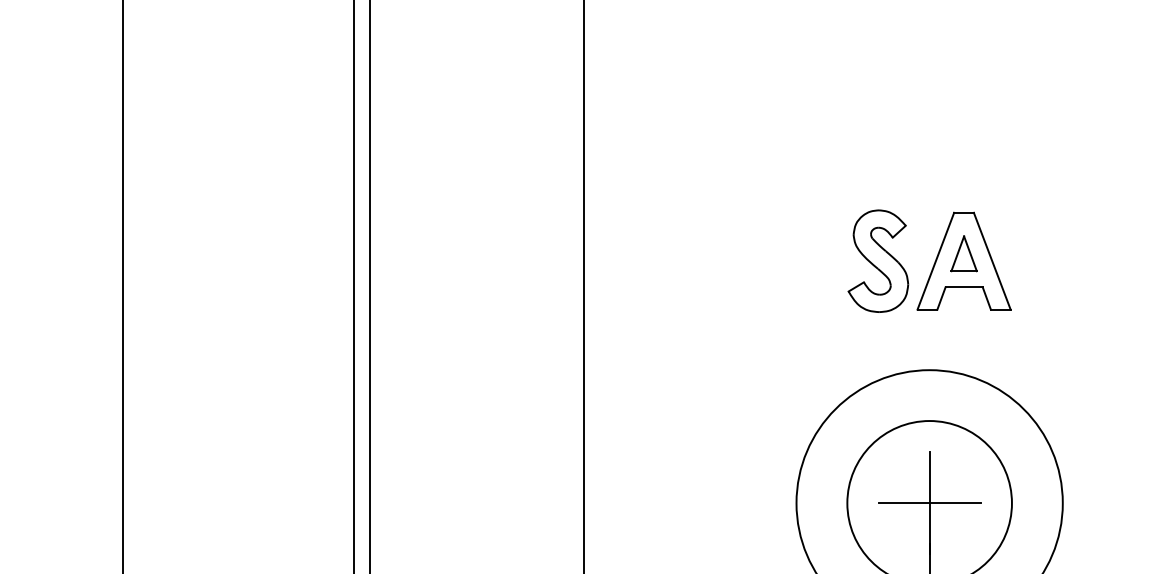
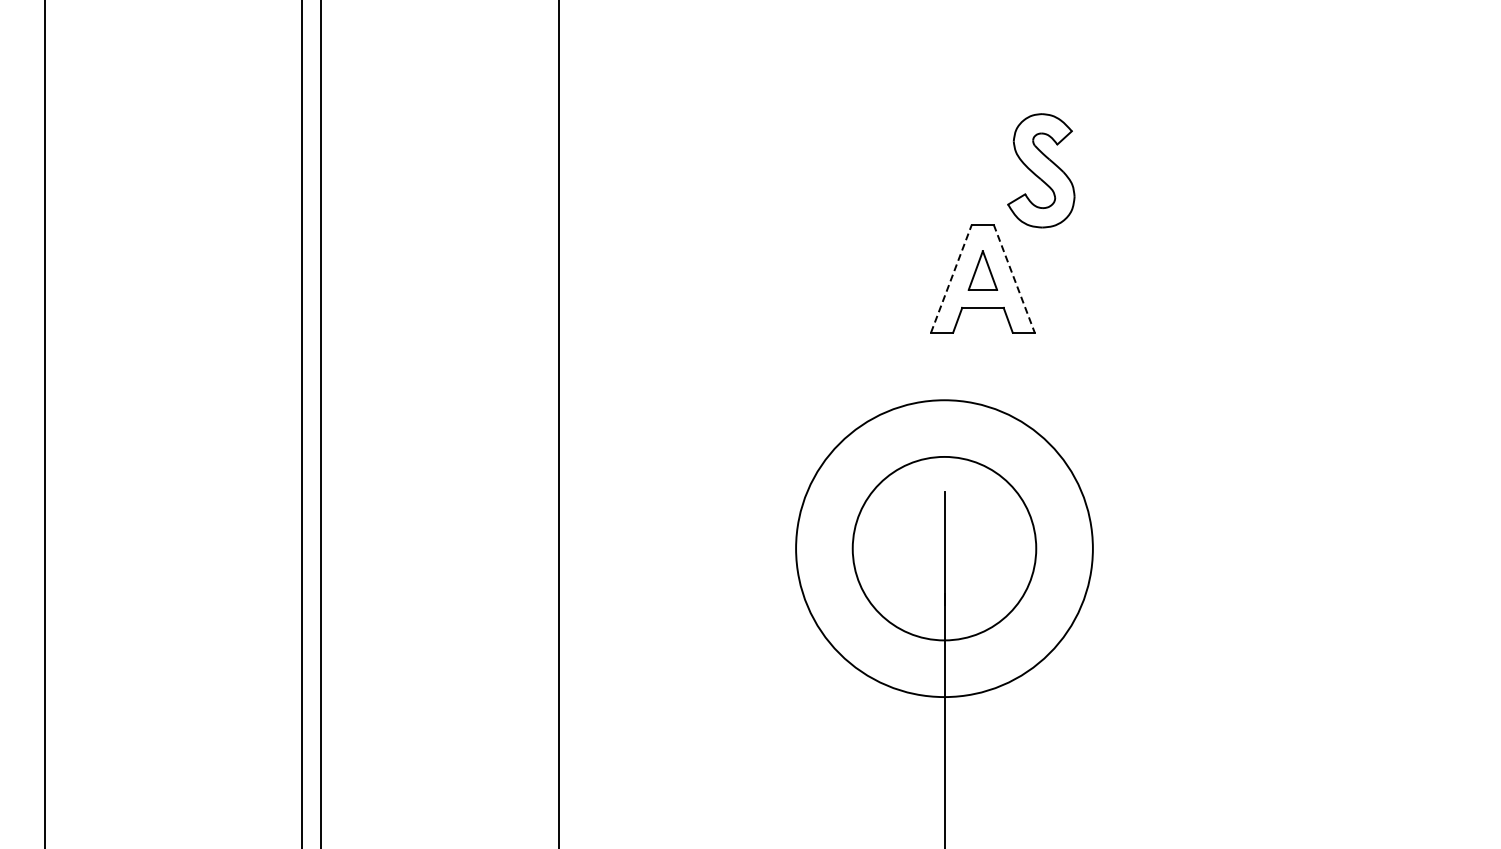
part: (878, 260) -> (1041, 170), moved
line: (935, 260) -> (951, 278), solid -> dashed
line: (992, 260) -> (1014, 278), solid -> dashed
line: (929, 503) -> (944, 548), removed

